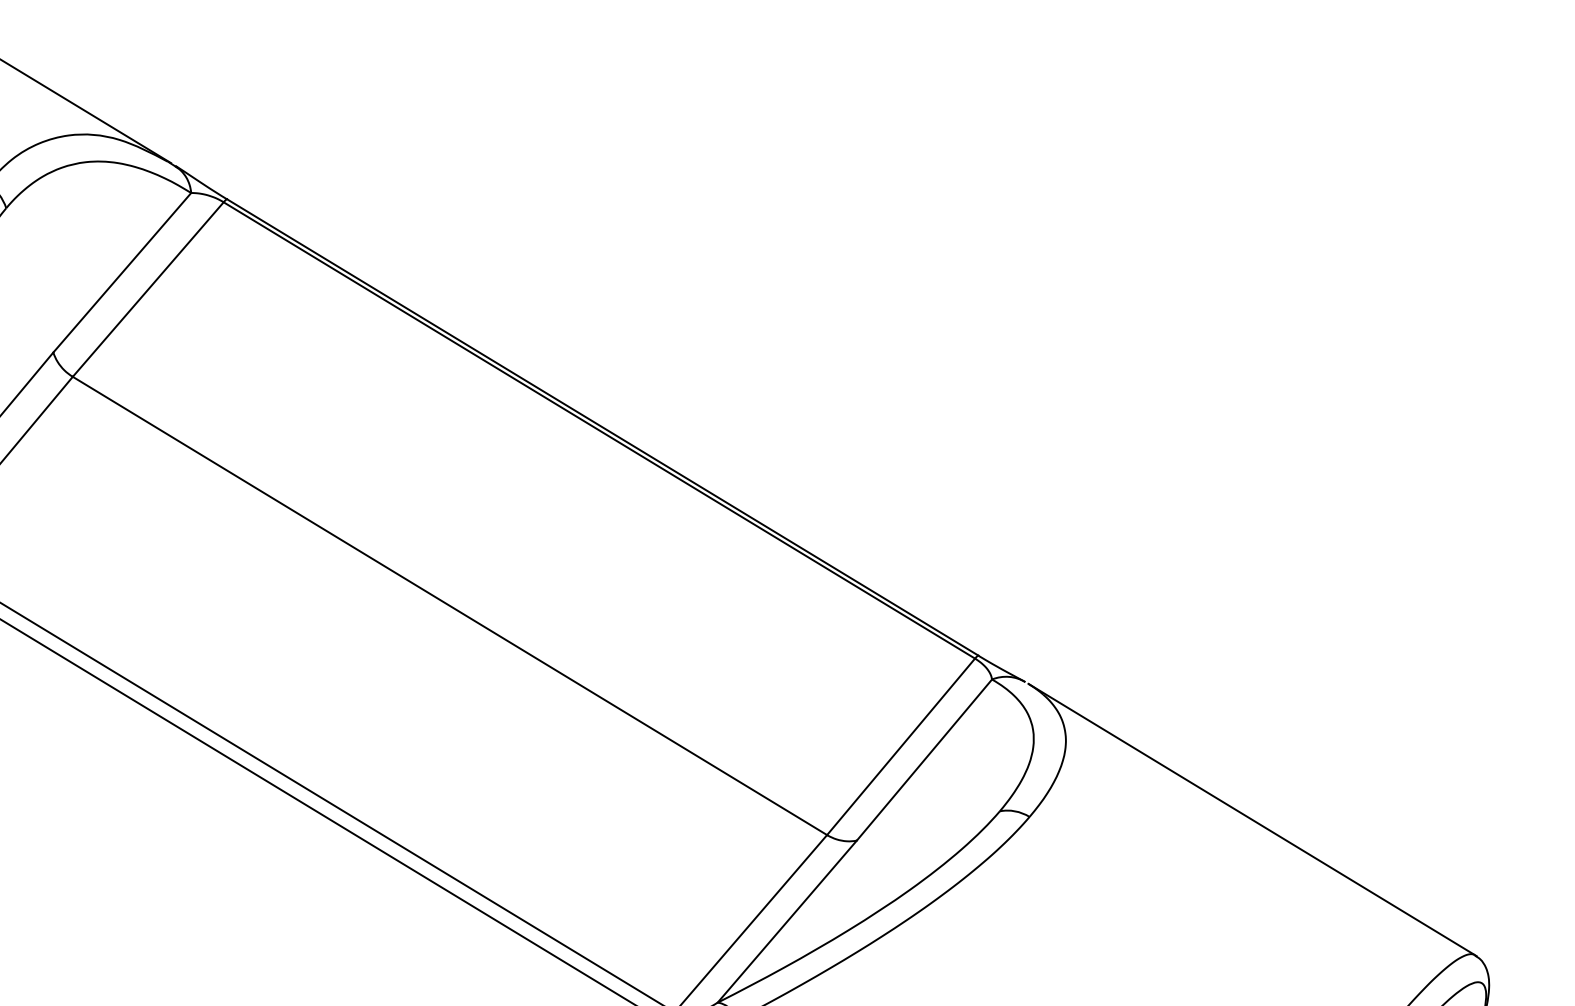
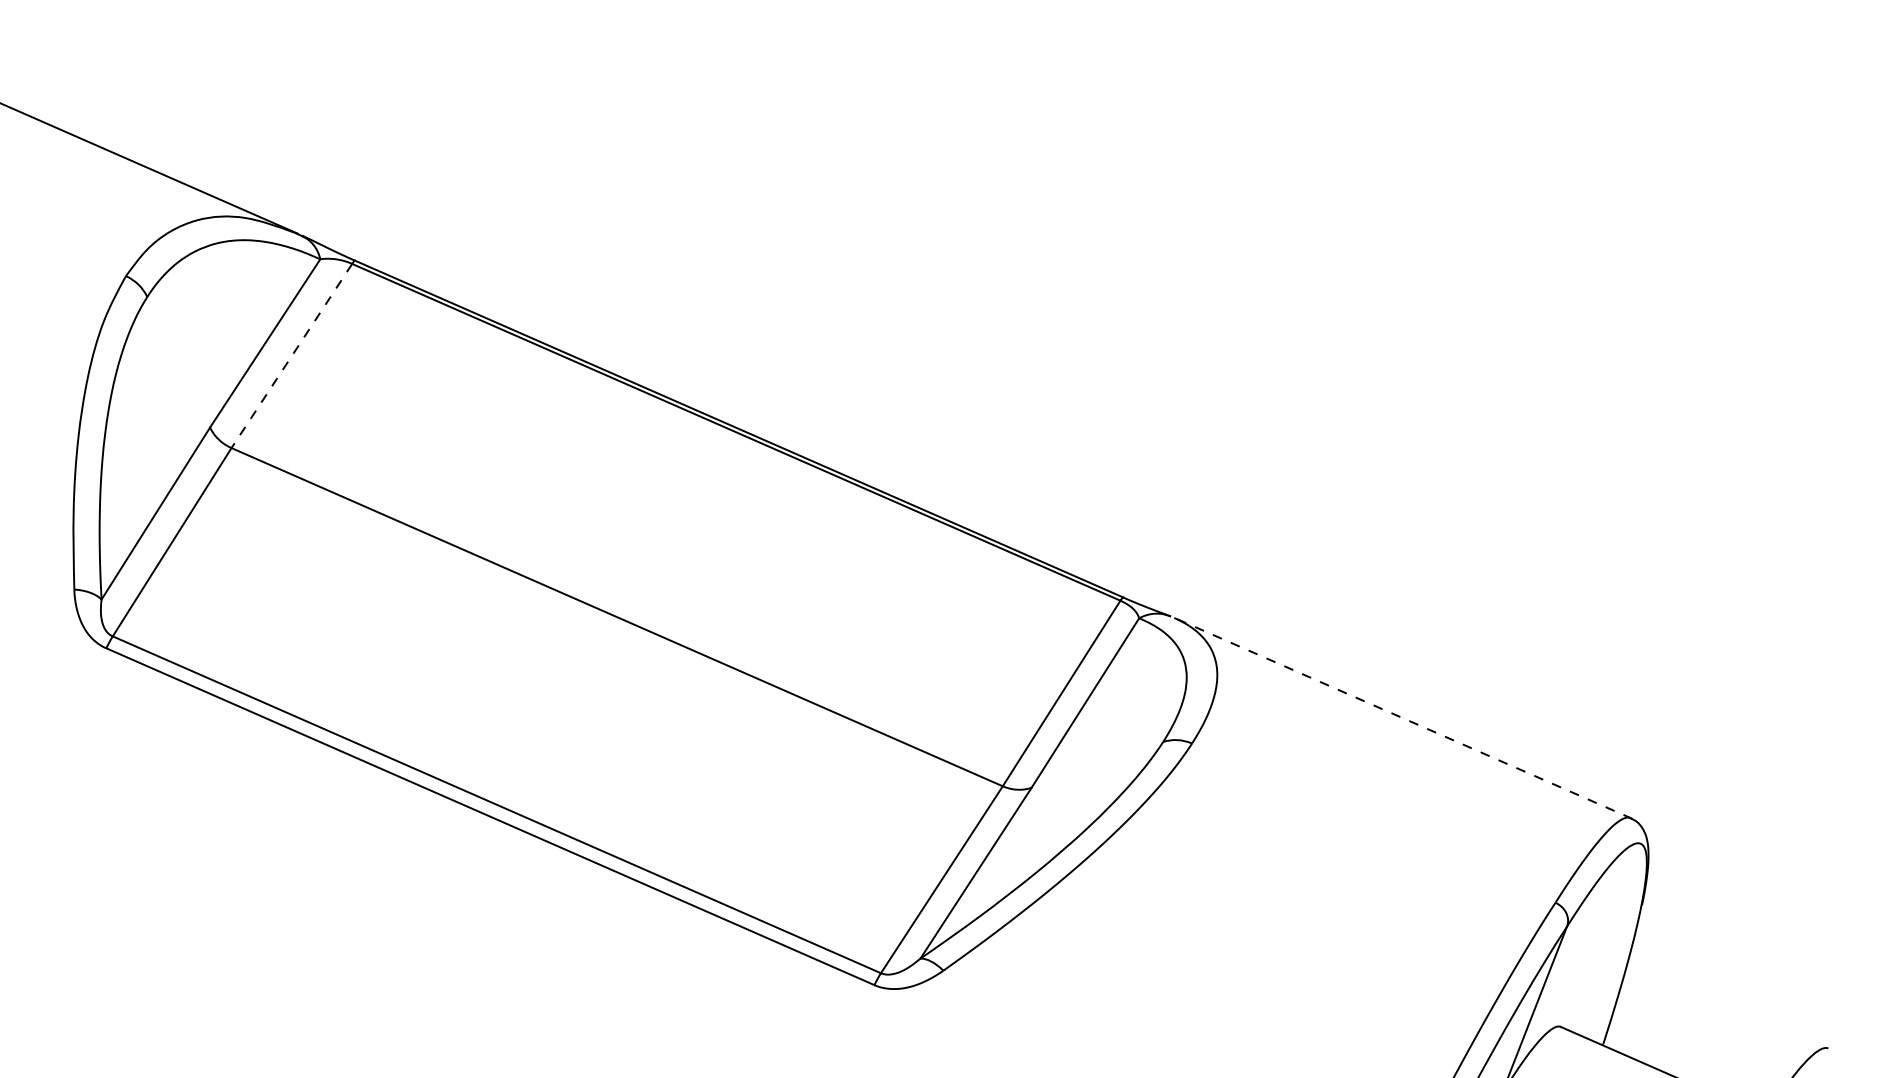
line: (147, 290) -> (291, 356), solid -> dashed
line: (1251, 820) -> (1402, 718), solid -> dashed

